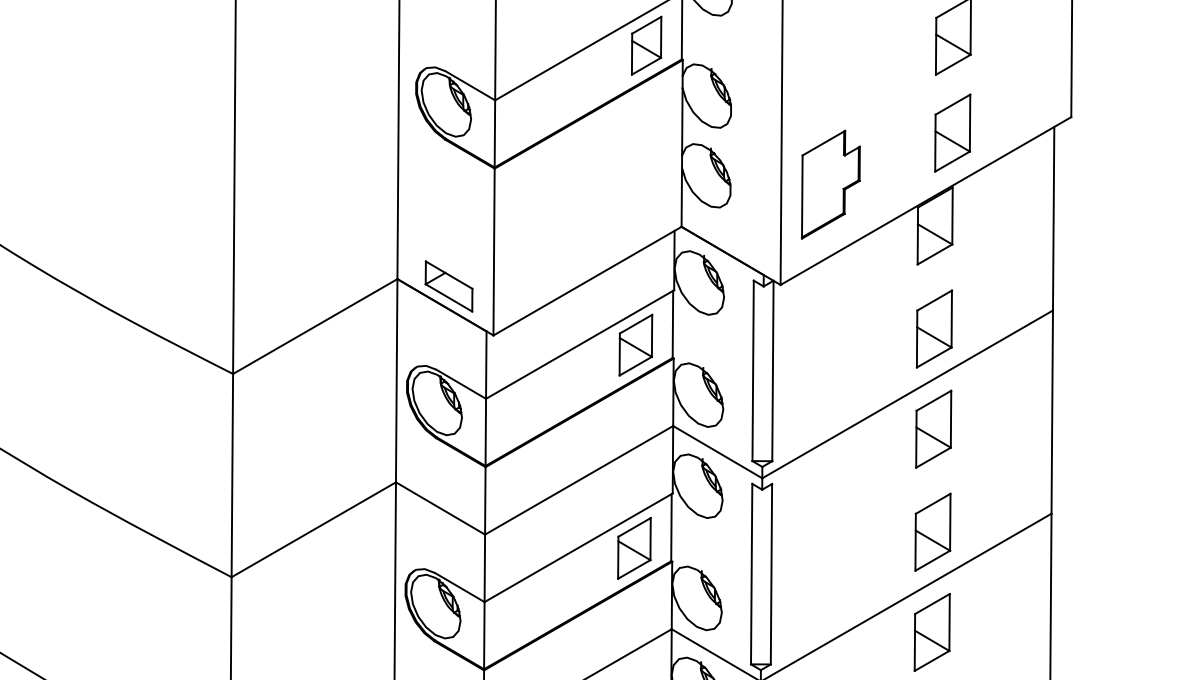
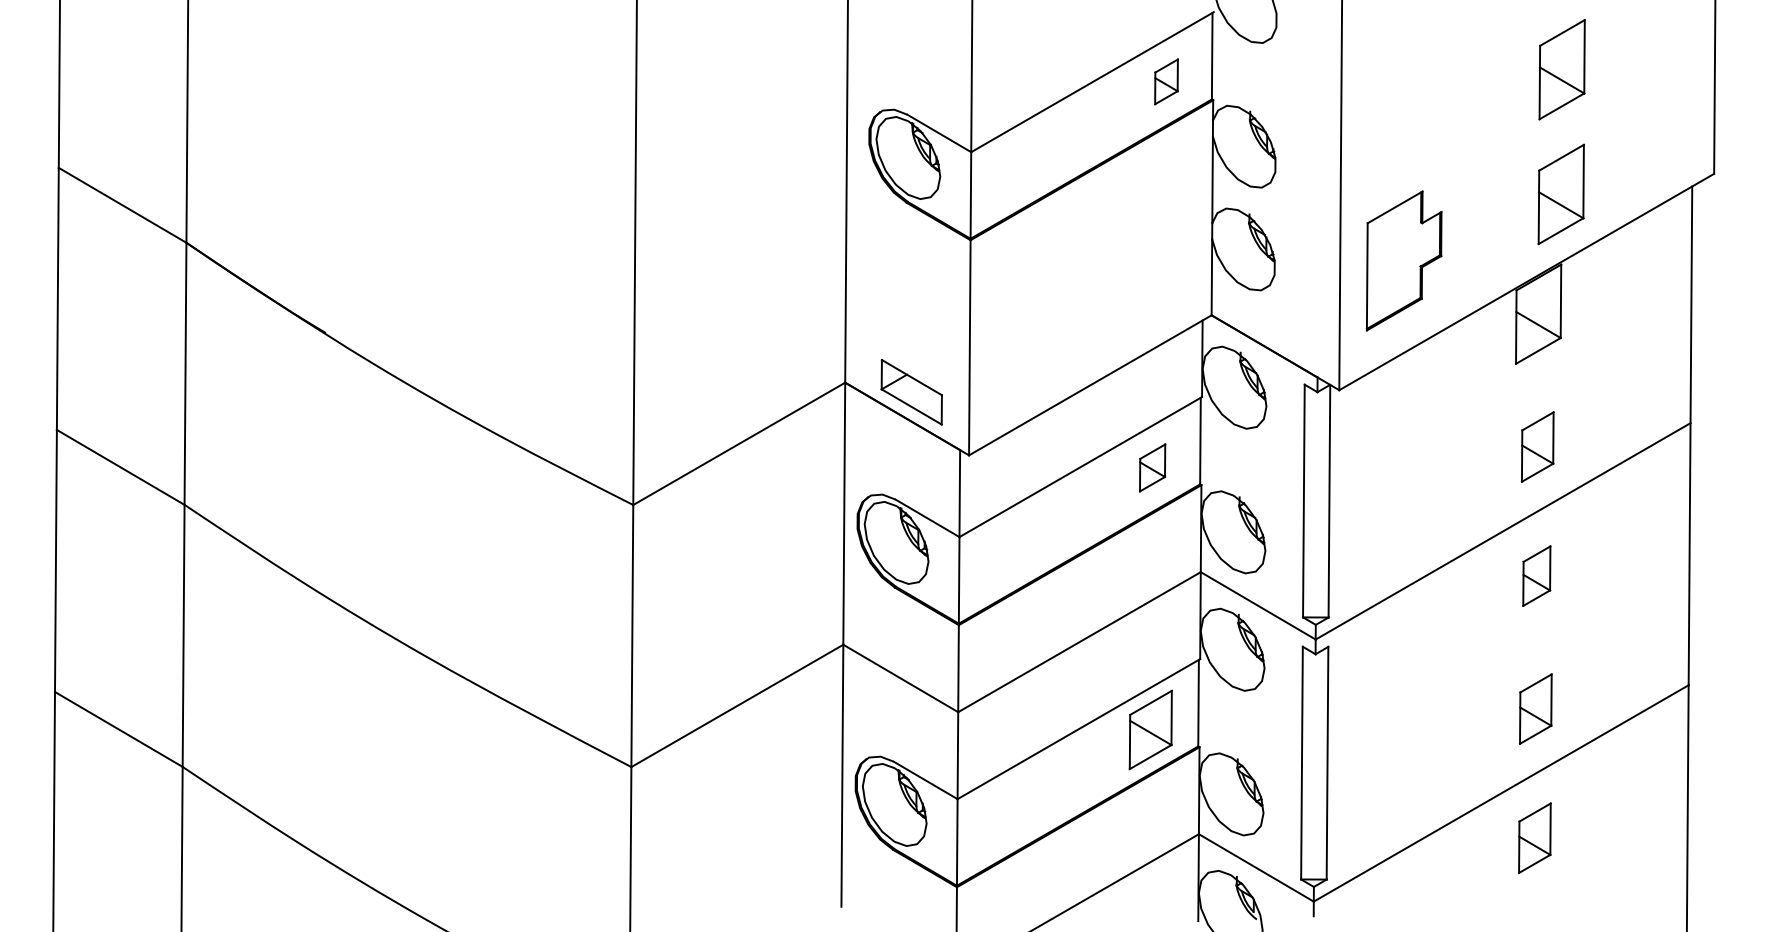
part: (646, 45) -> (1166, 81), size x0.6
part: (934, 328) -> (1537, 446), size x0.7
part: (635, 344) -> (1152, 467), size x0.6
part: (933, 428) -> (1536, 575), size x0.6
part: (932, 531) -> (1535, 708), size x0.7
part: (931, 631) -> (1534, 837), size x0.7

